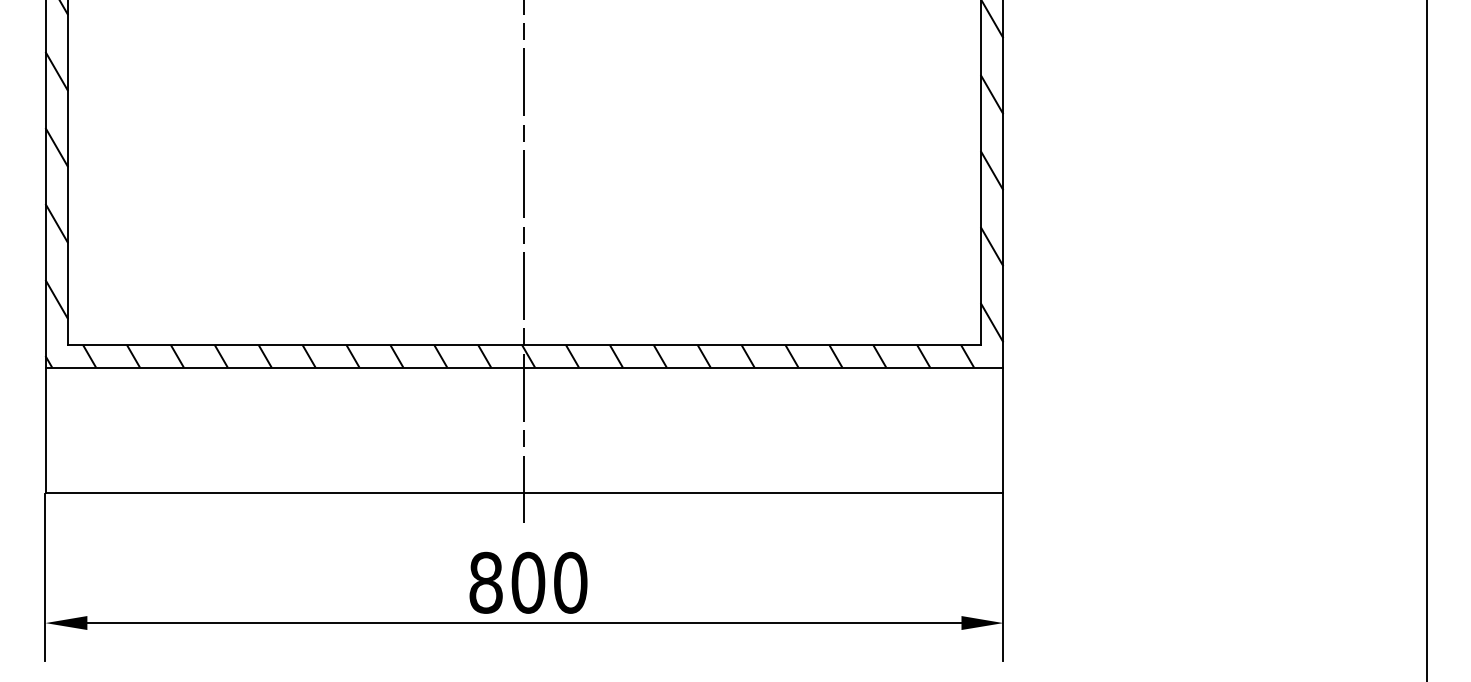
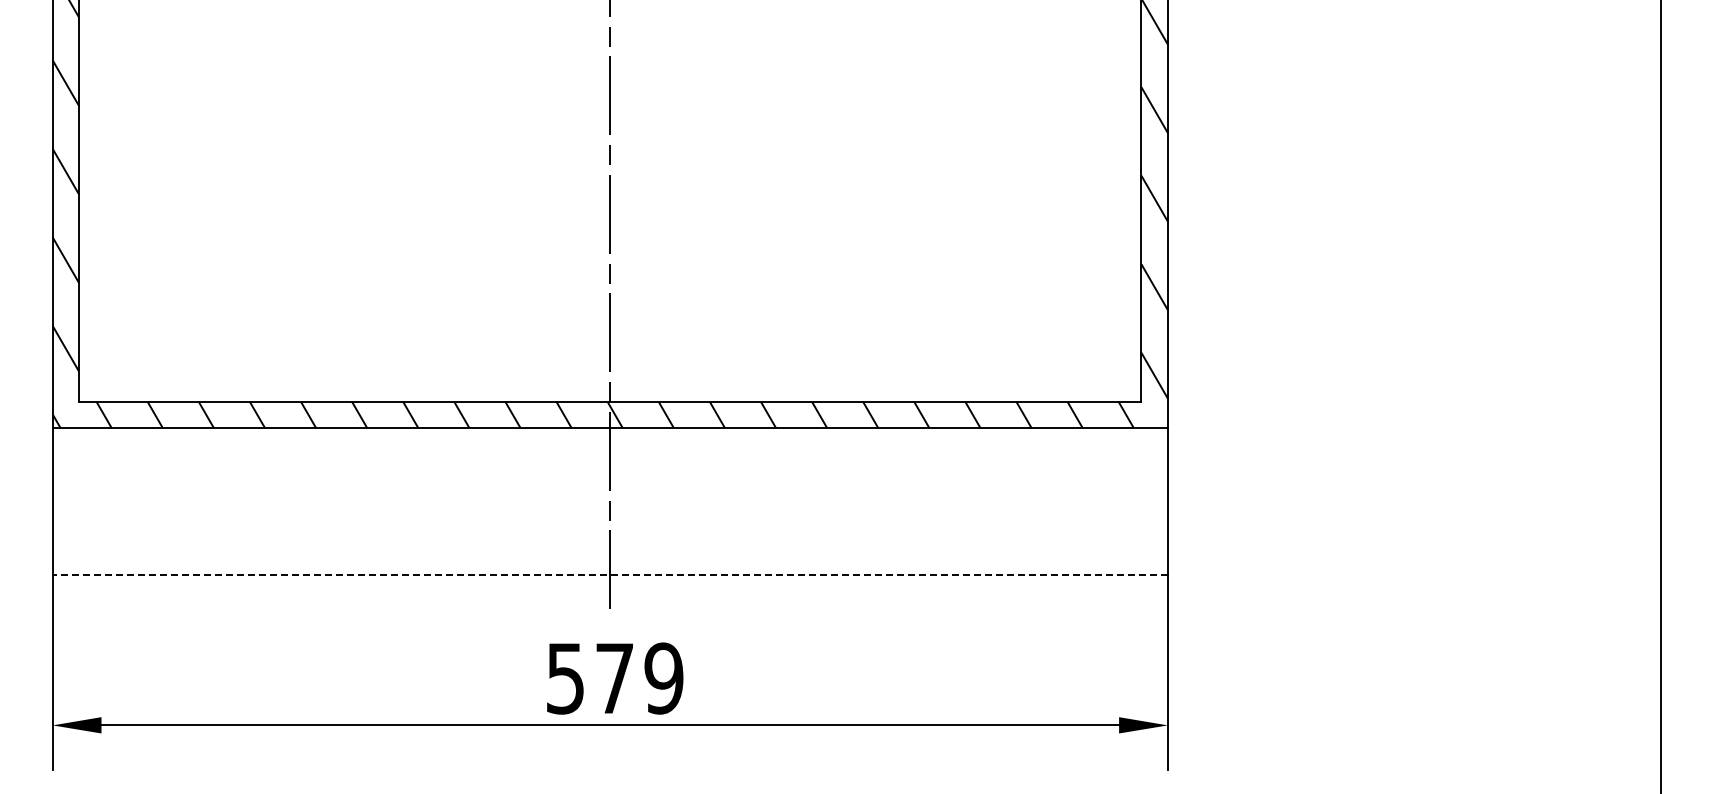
line: (524, 493) -> (610, 574), solid -> dashed
text: (528, 582) -> (614, 678), 800 -> 579

